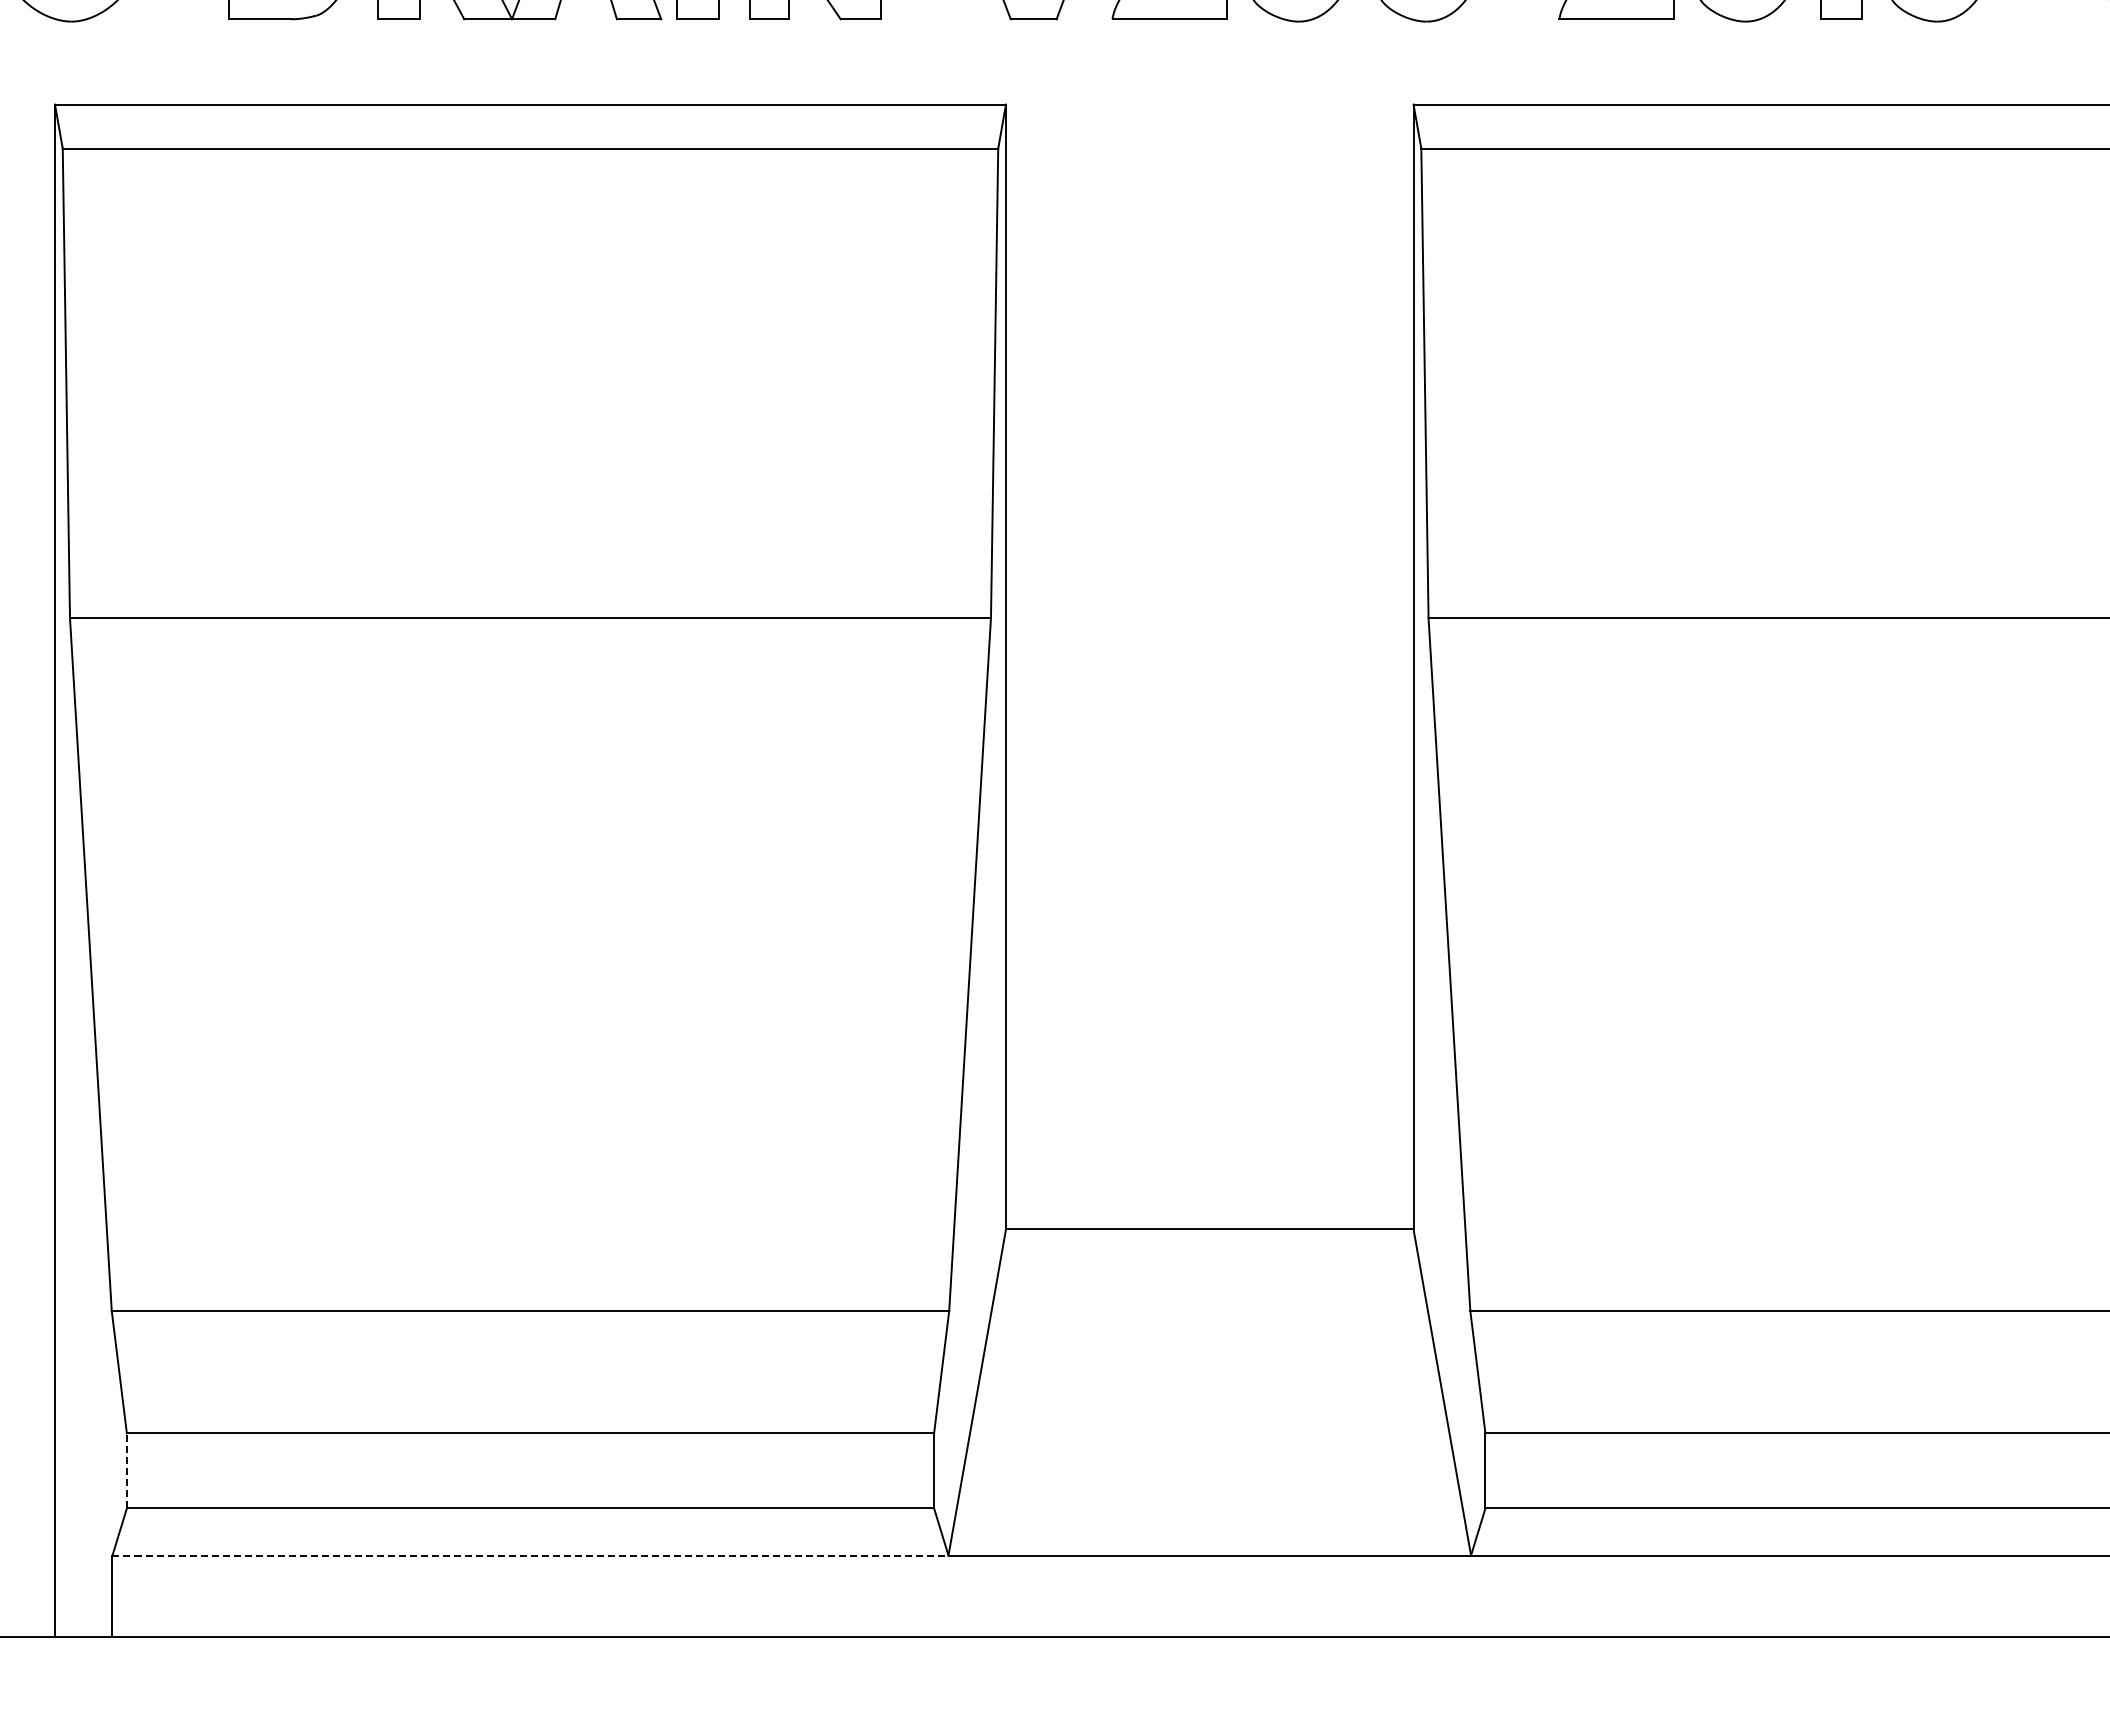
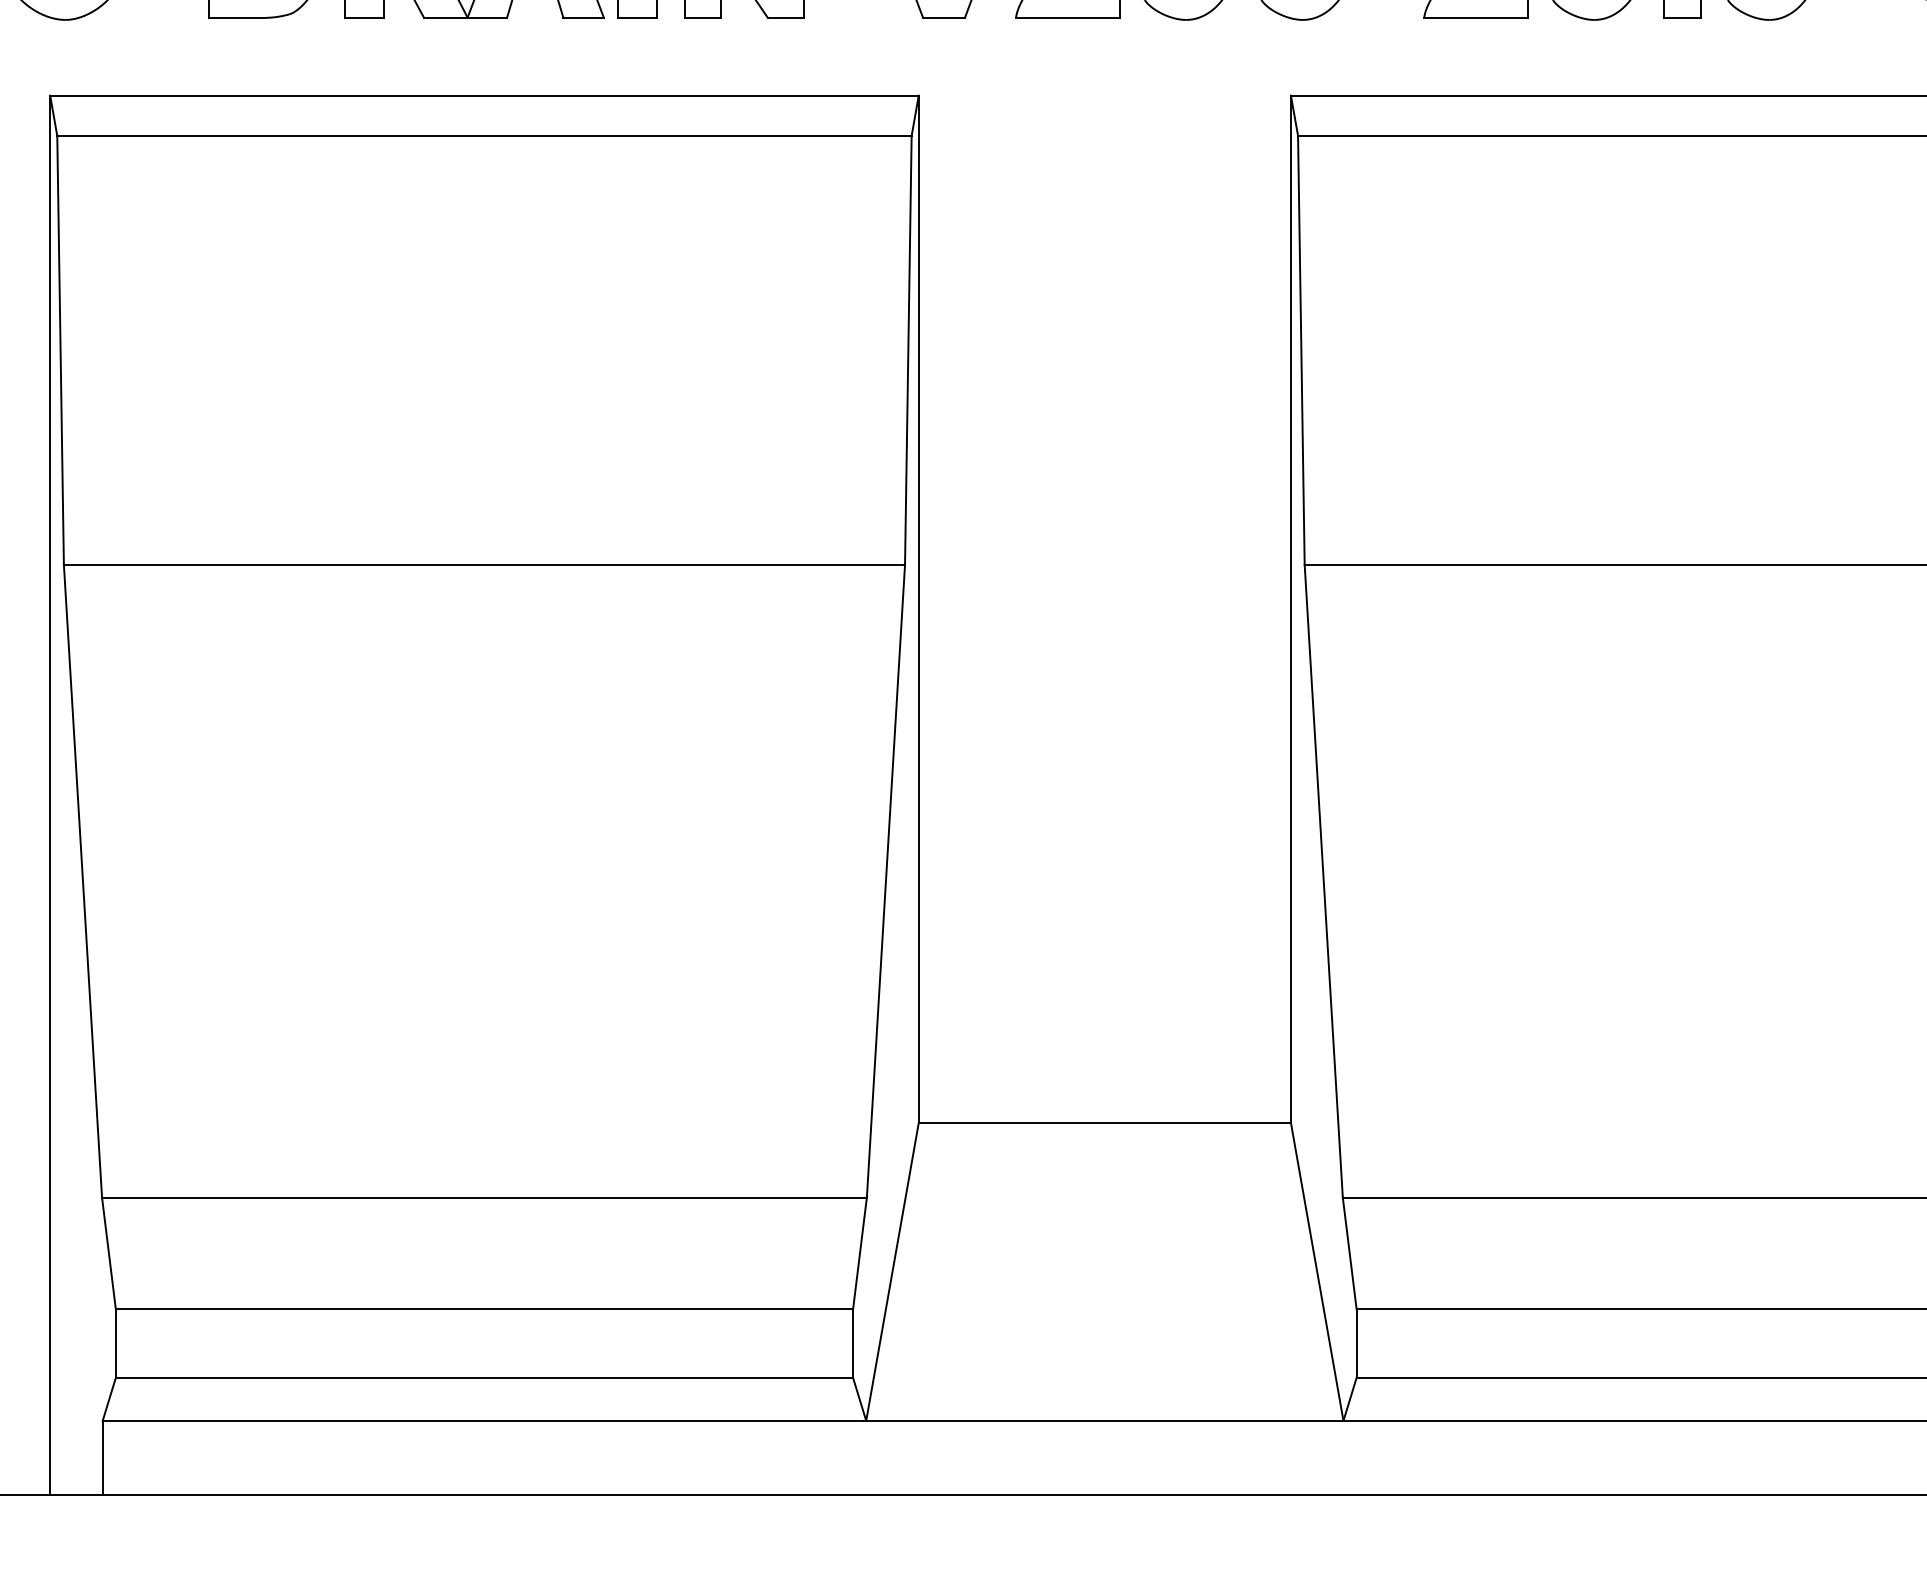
line: (126, 1470) -> (115, 1343), dashed -> solid
line: (531, 1555) -> (485, 1420), dashed -> solid

